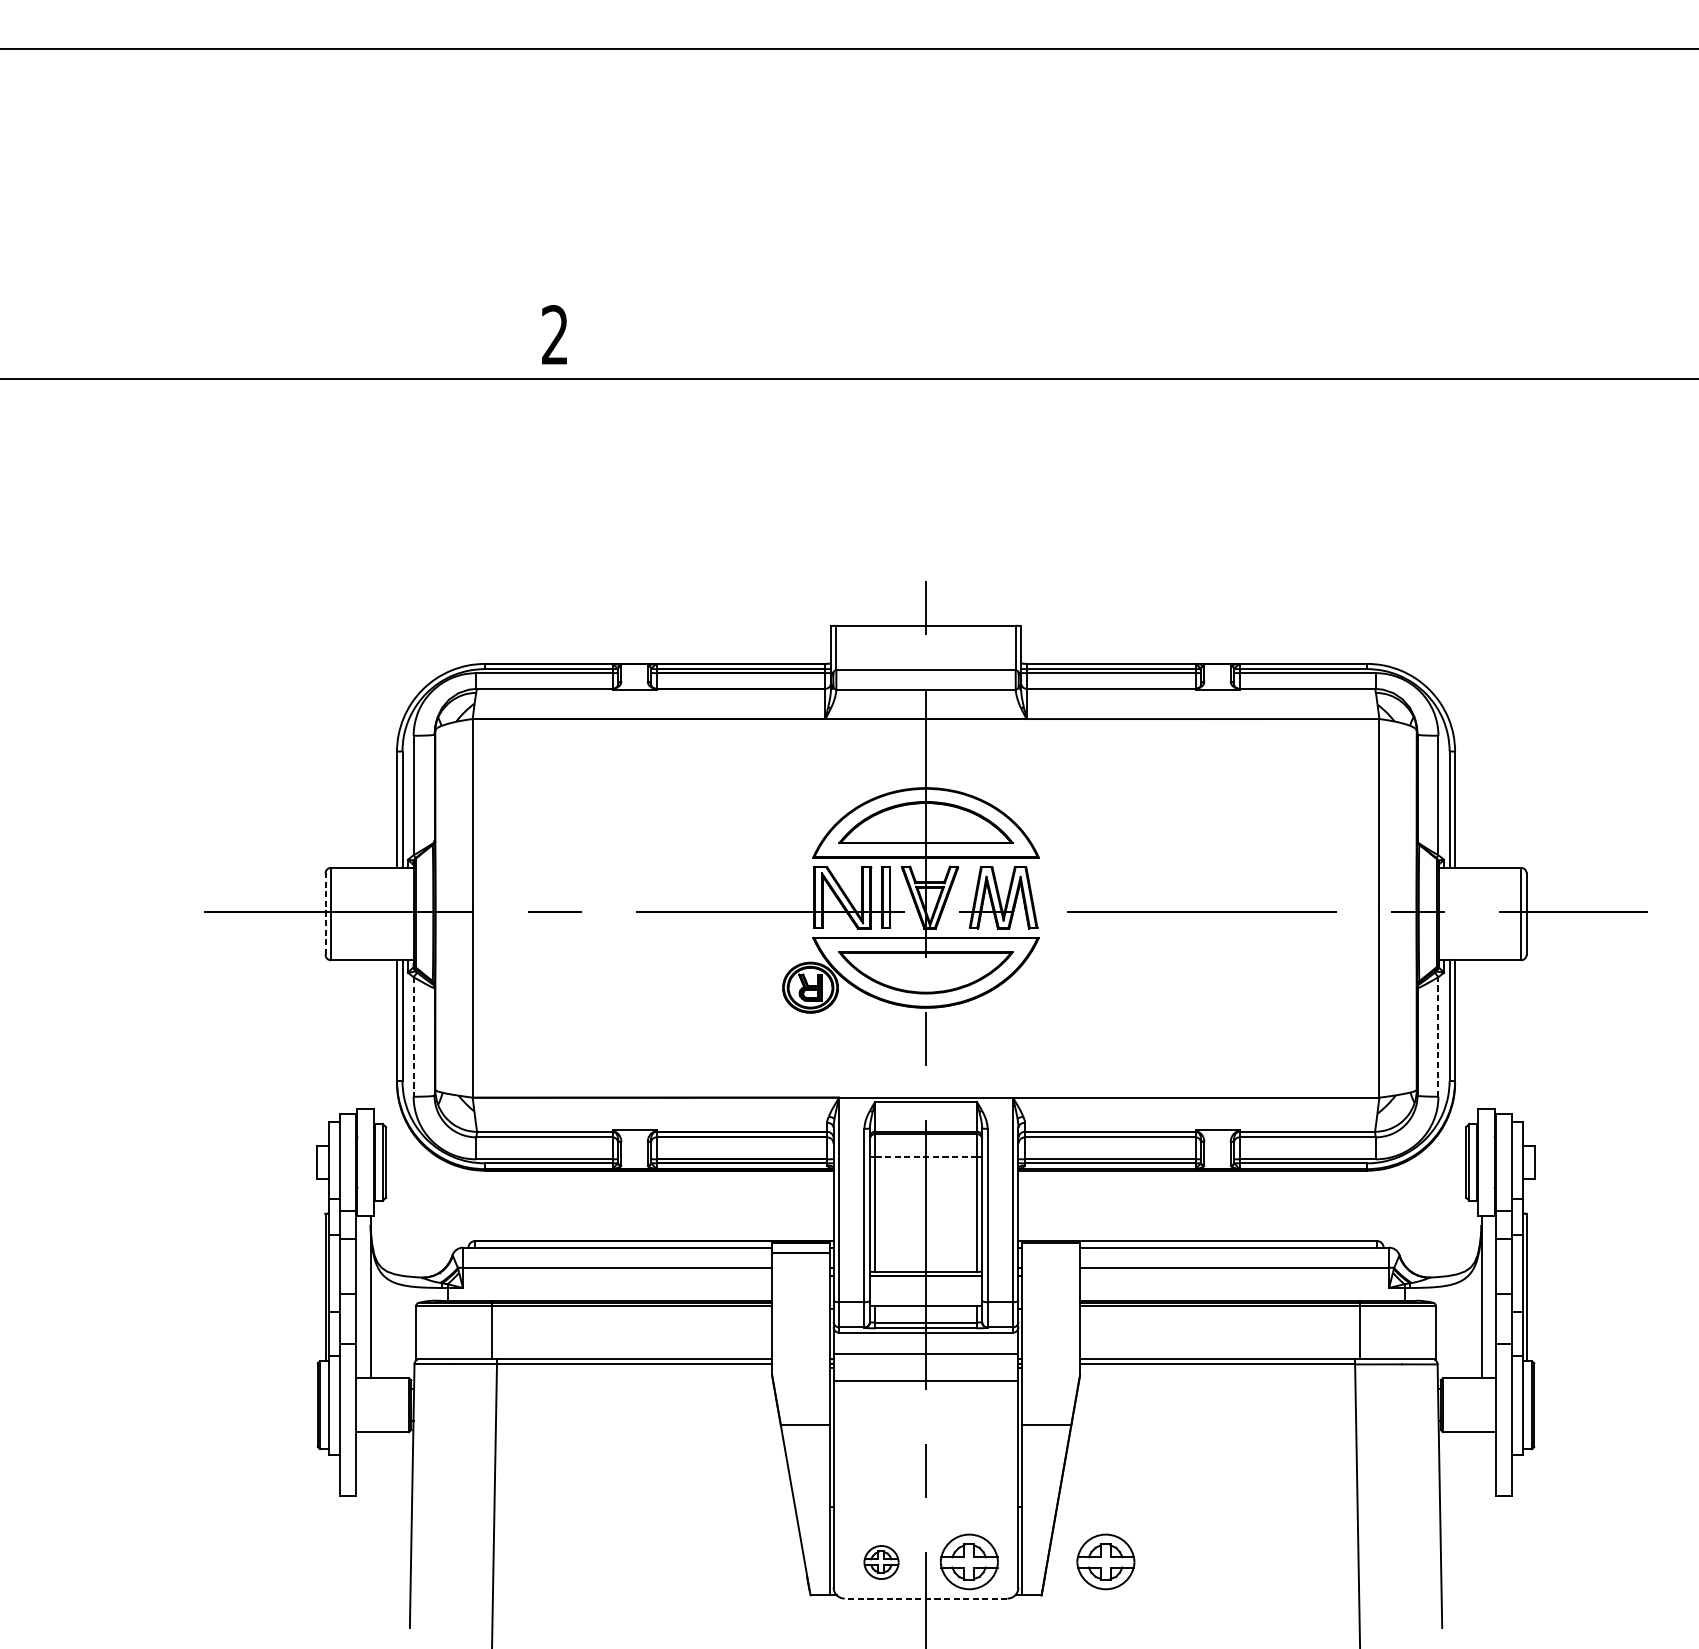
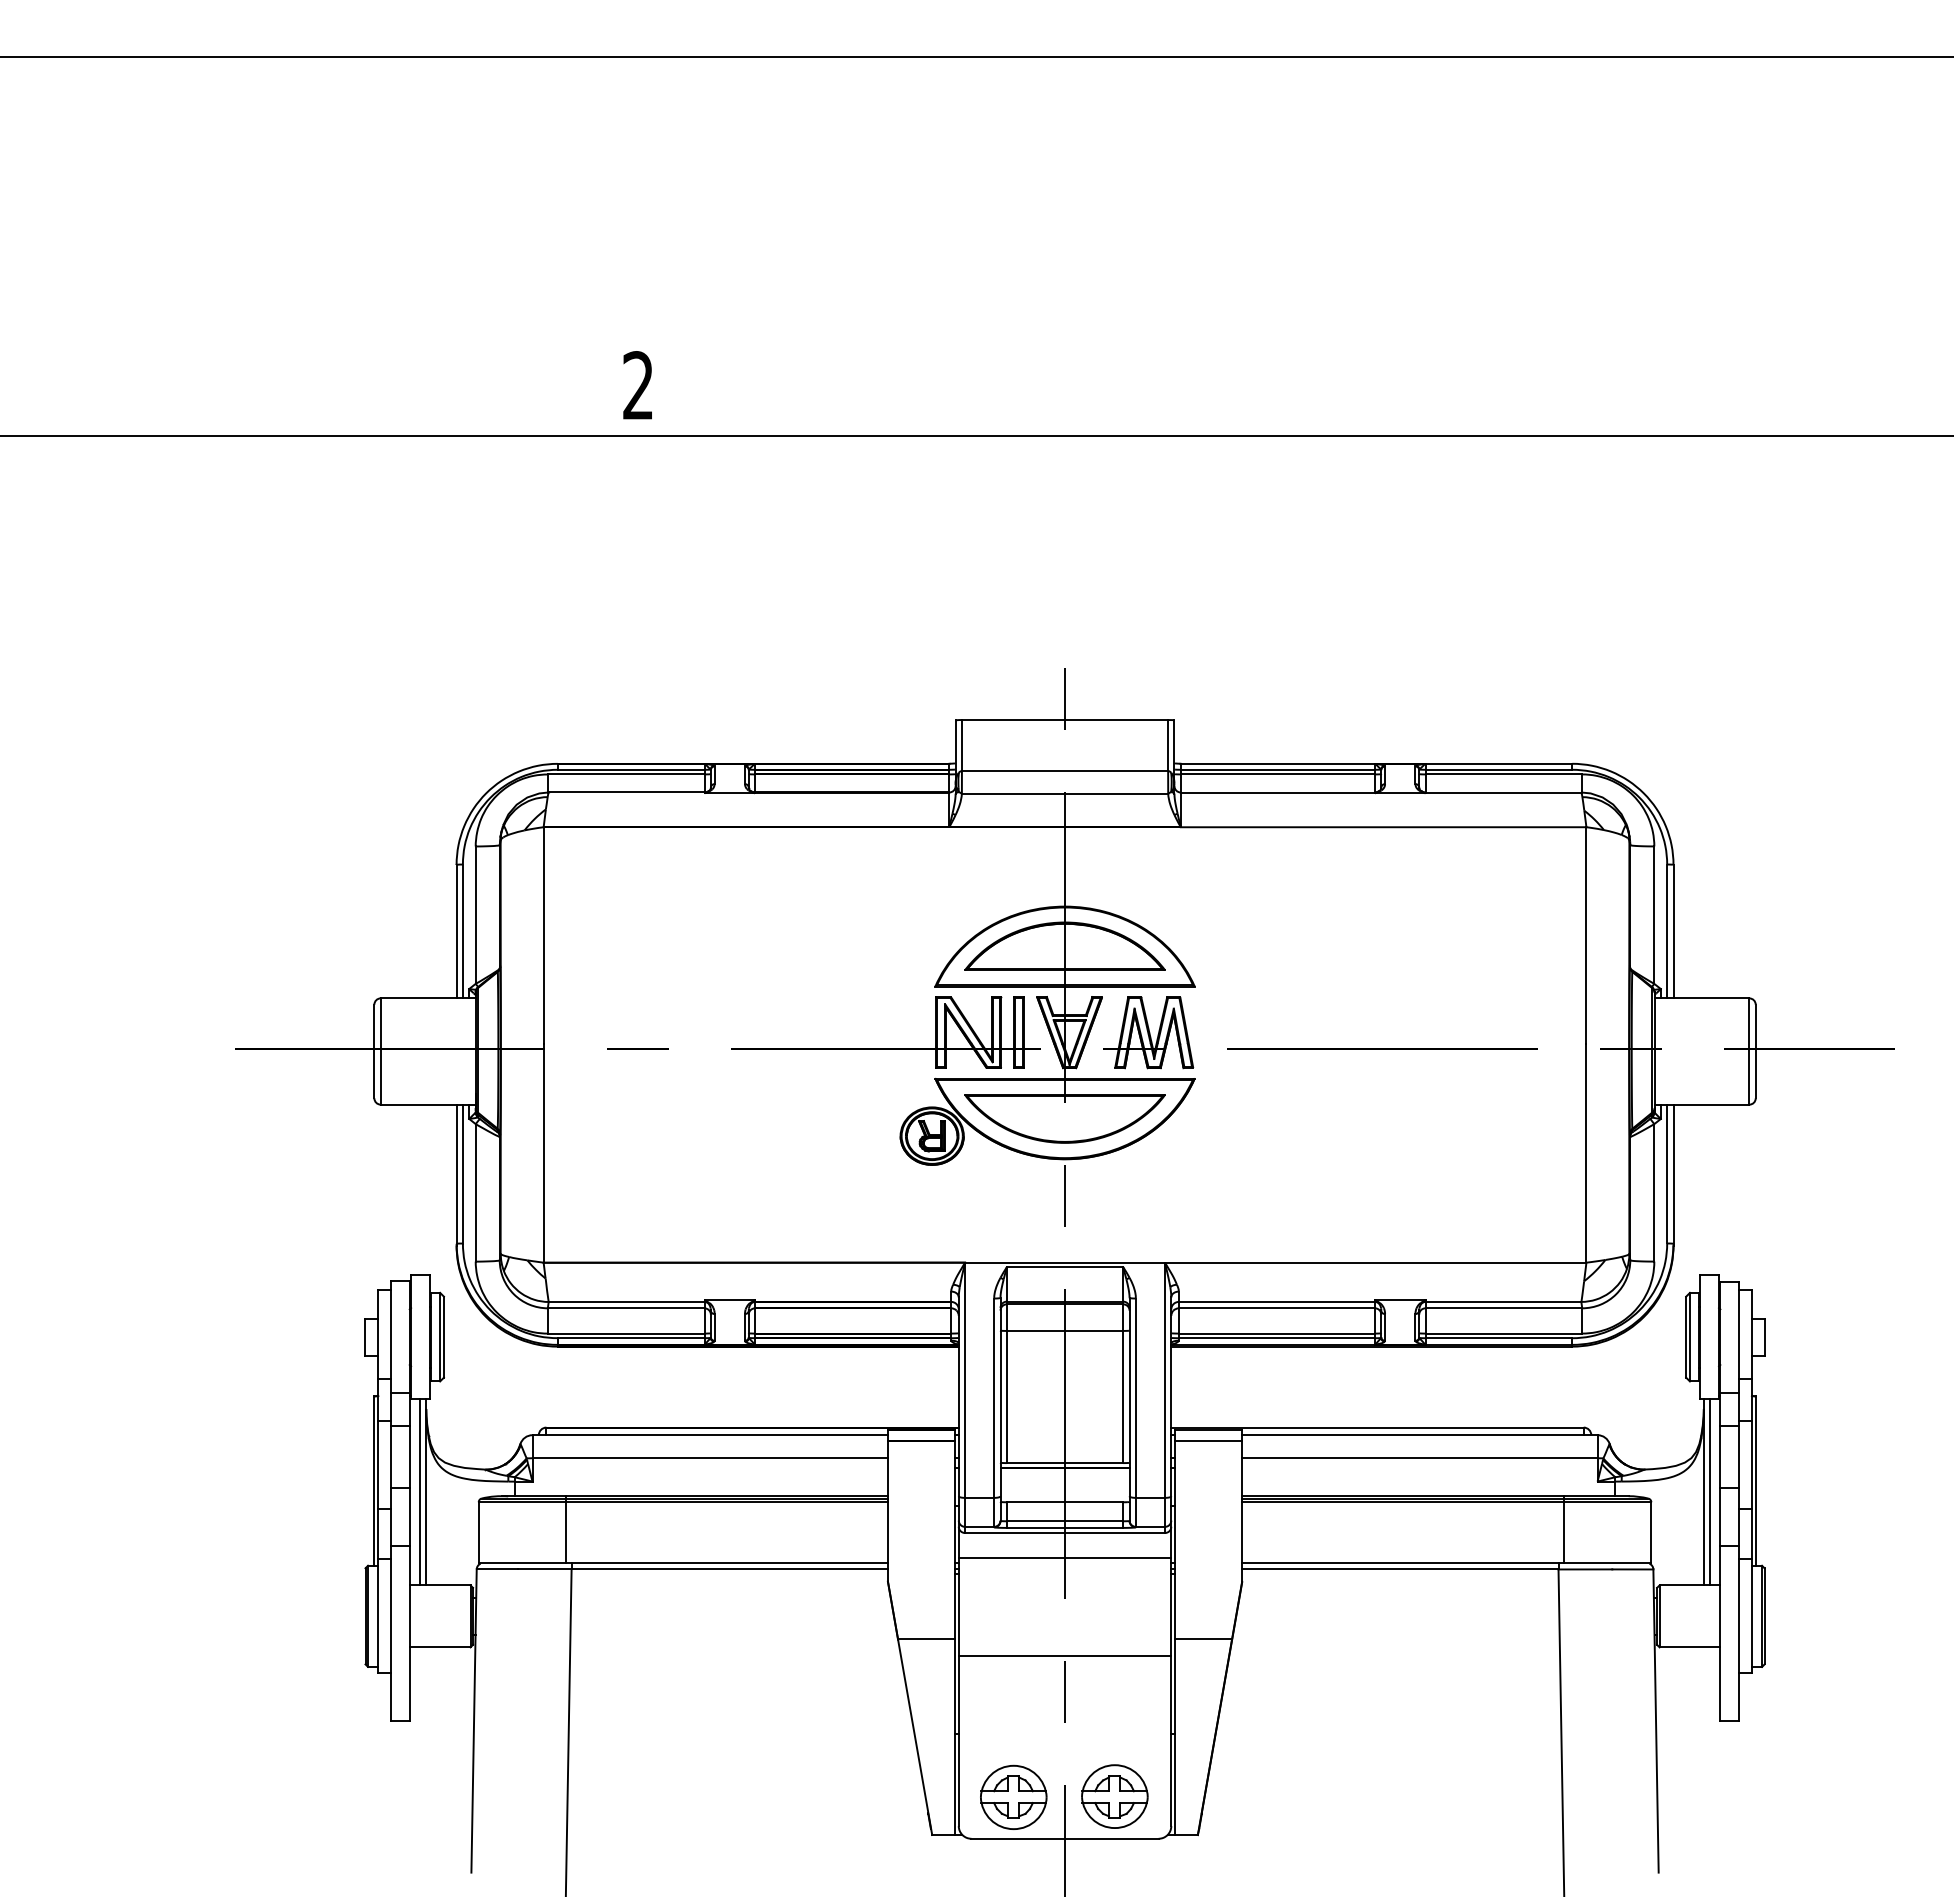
line: (325, 914) -> (374, 1051), dashed -> solid
line: (413, 1036) -> (475, 1192), dashed -> solid
line: (1438, 1036) -> (1654, 1192), dashed -> solid
line: (926, 1156) -> (1065, 1330), dashed -> solid
line: (1050, 1253) -> (1208, 1441), added
line: (364, 1297) -> (419, 1492), added
line: (1487, 1297) -> (1710, 1492), added
line: (925, 1380) -> (1064, 1656), moved
part: (881, 1561) -> (1013, 1796), size x1.67
part: (1105, 1561) -> (1271, 1796), removed
line: (926, 1598) -> (1065, 1838), dashed -> solid

